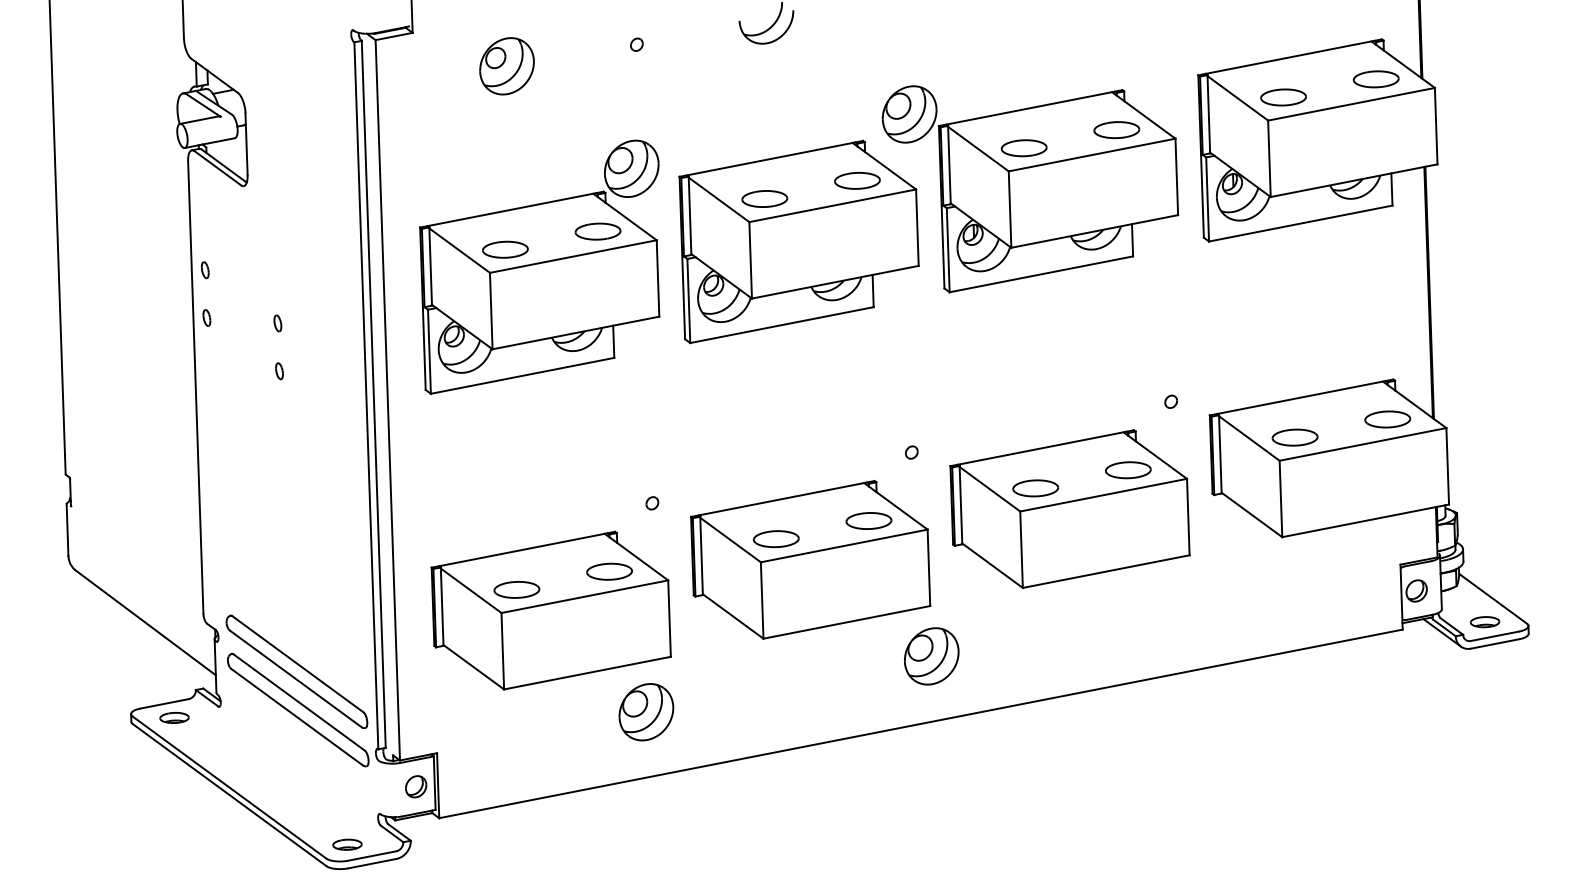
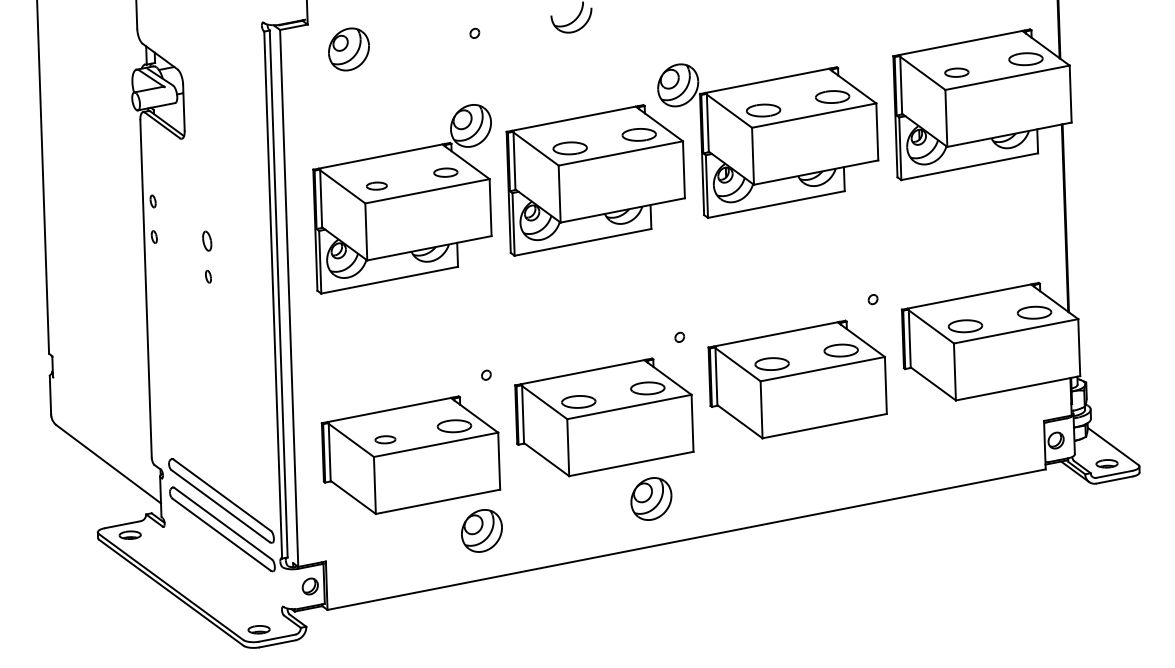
part: (506, 66) -> (348, 49), moved
part: (1283, 97) -> (956, 72), size x0.7
part: (597, 231) -> (445, 172), size x0.7
part: (505, 249) -> (376, 186), size x0.6
part: (277, 323) -> (206, 241), size x1.6
part: (516, 589) -> (385, 439), size x0.6
part: (931, 656) -> (651, 499), moved

